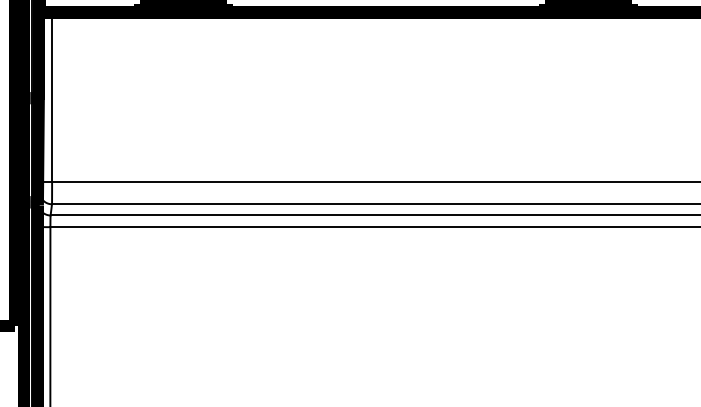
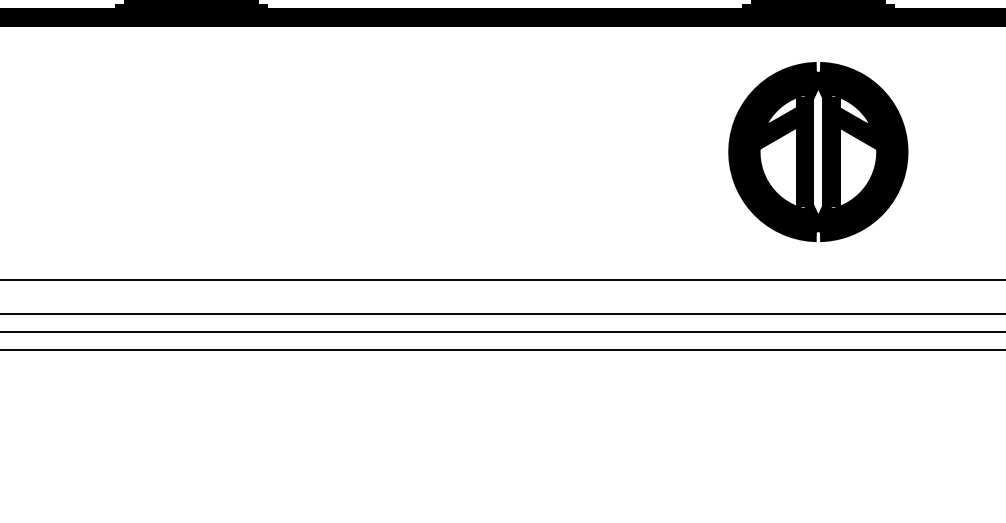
part: (588, 99) -> (818, 152), added

